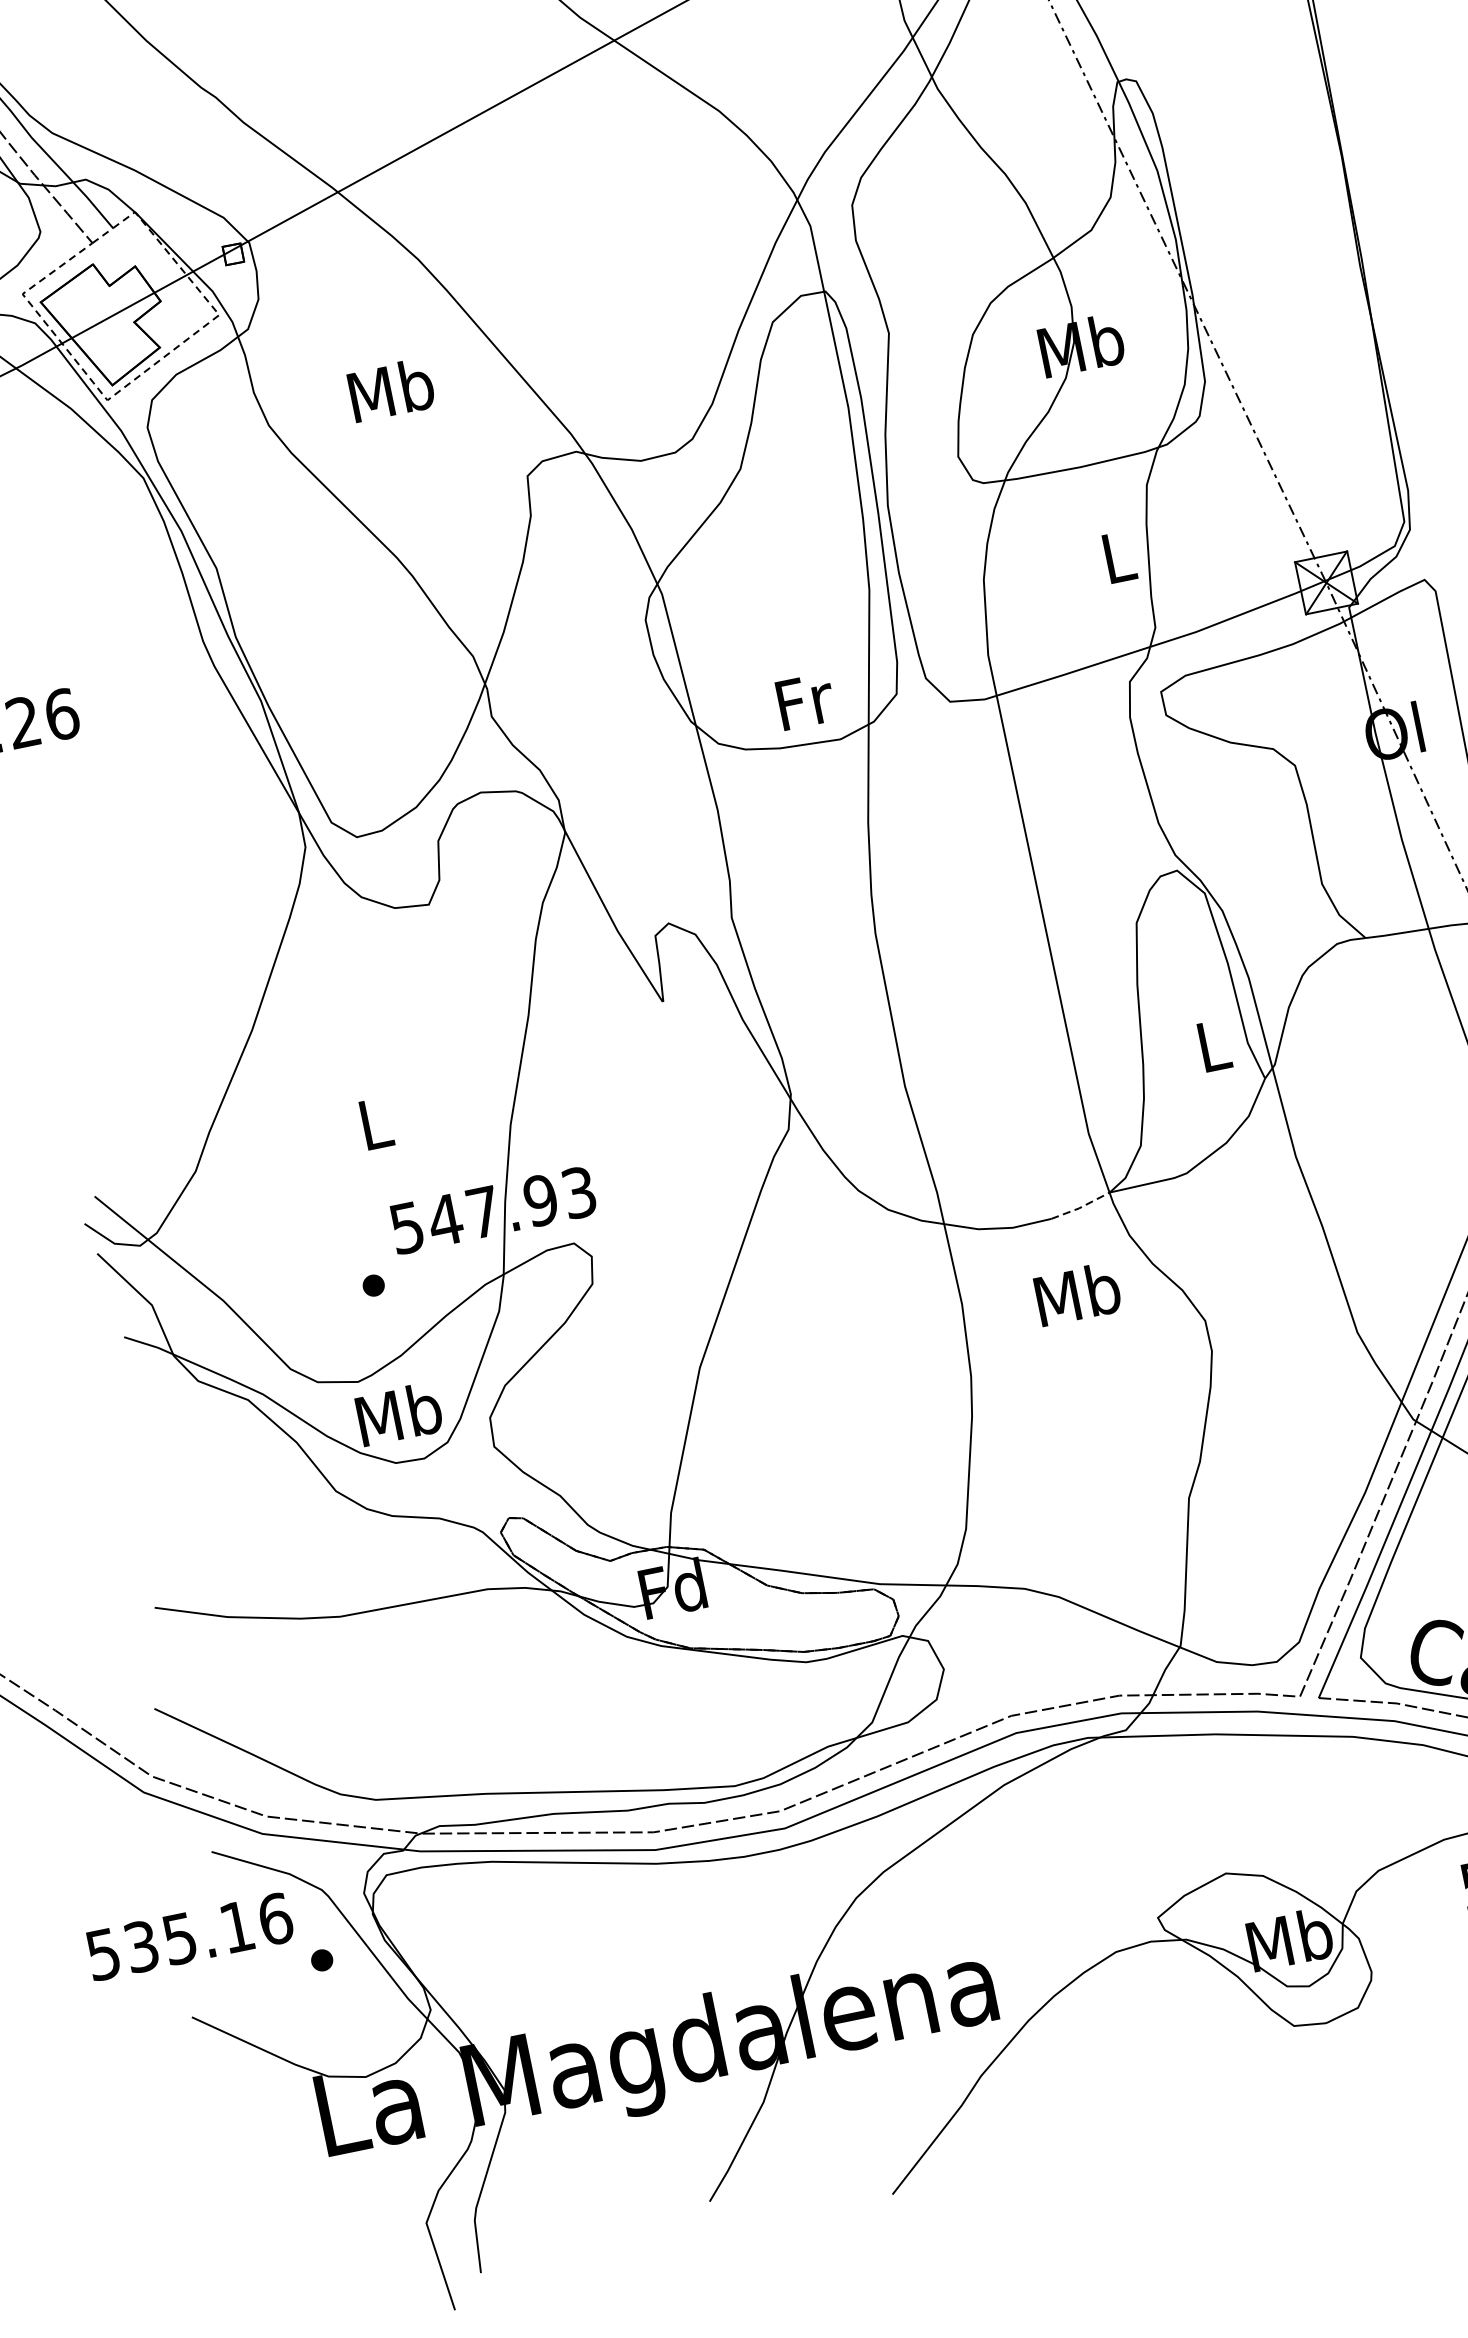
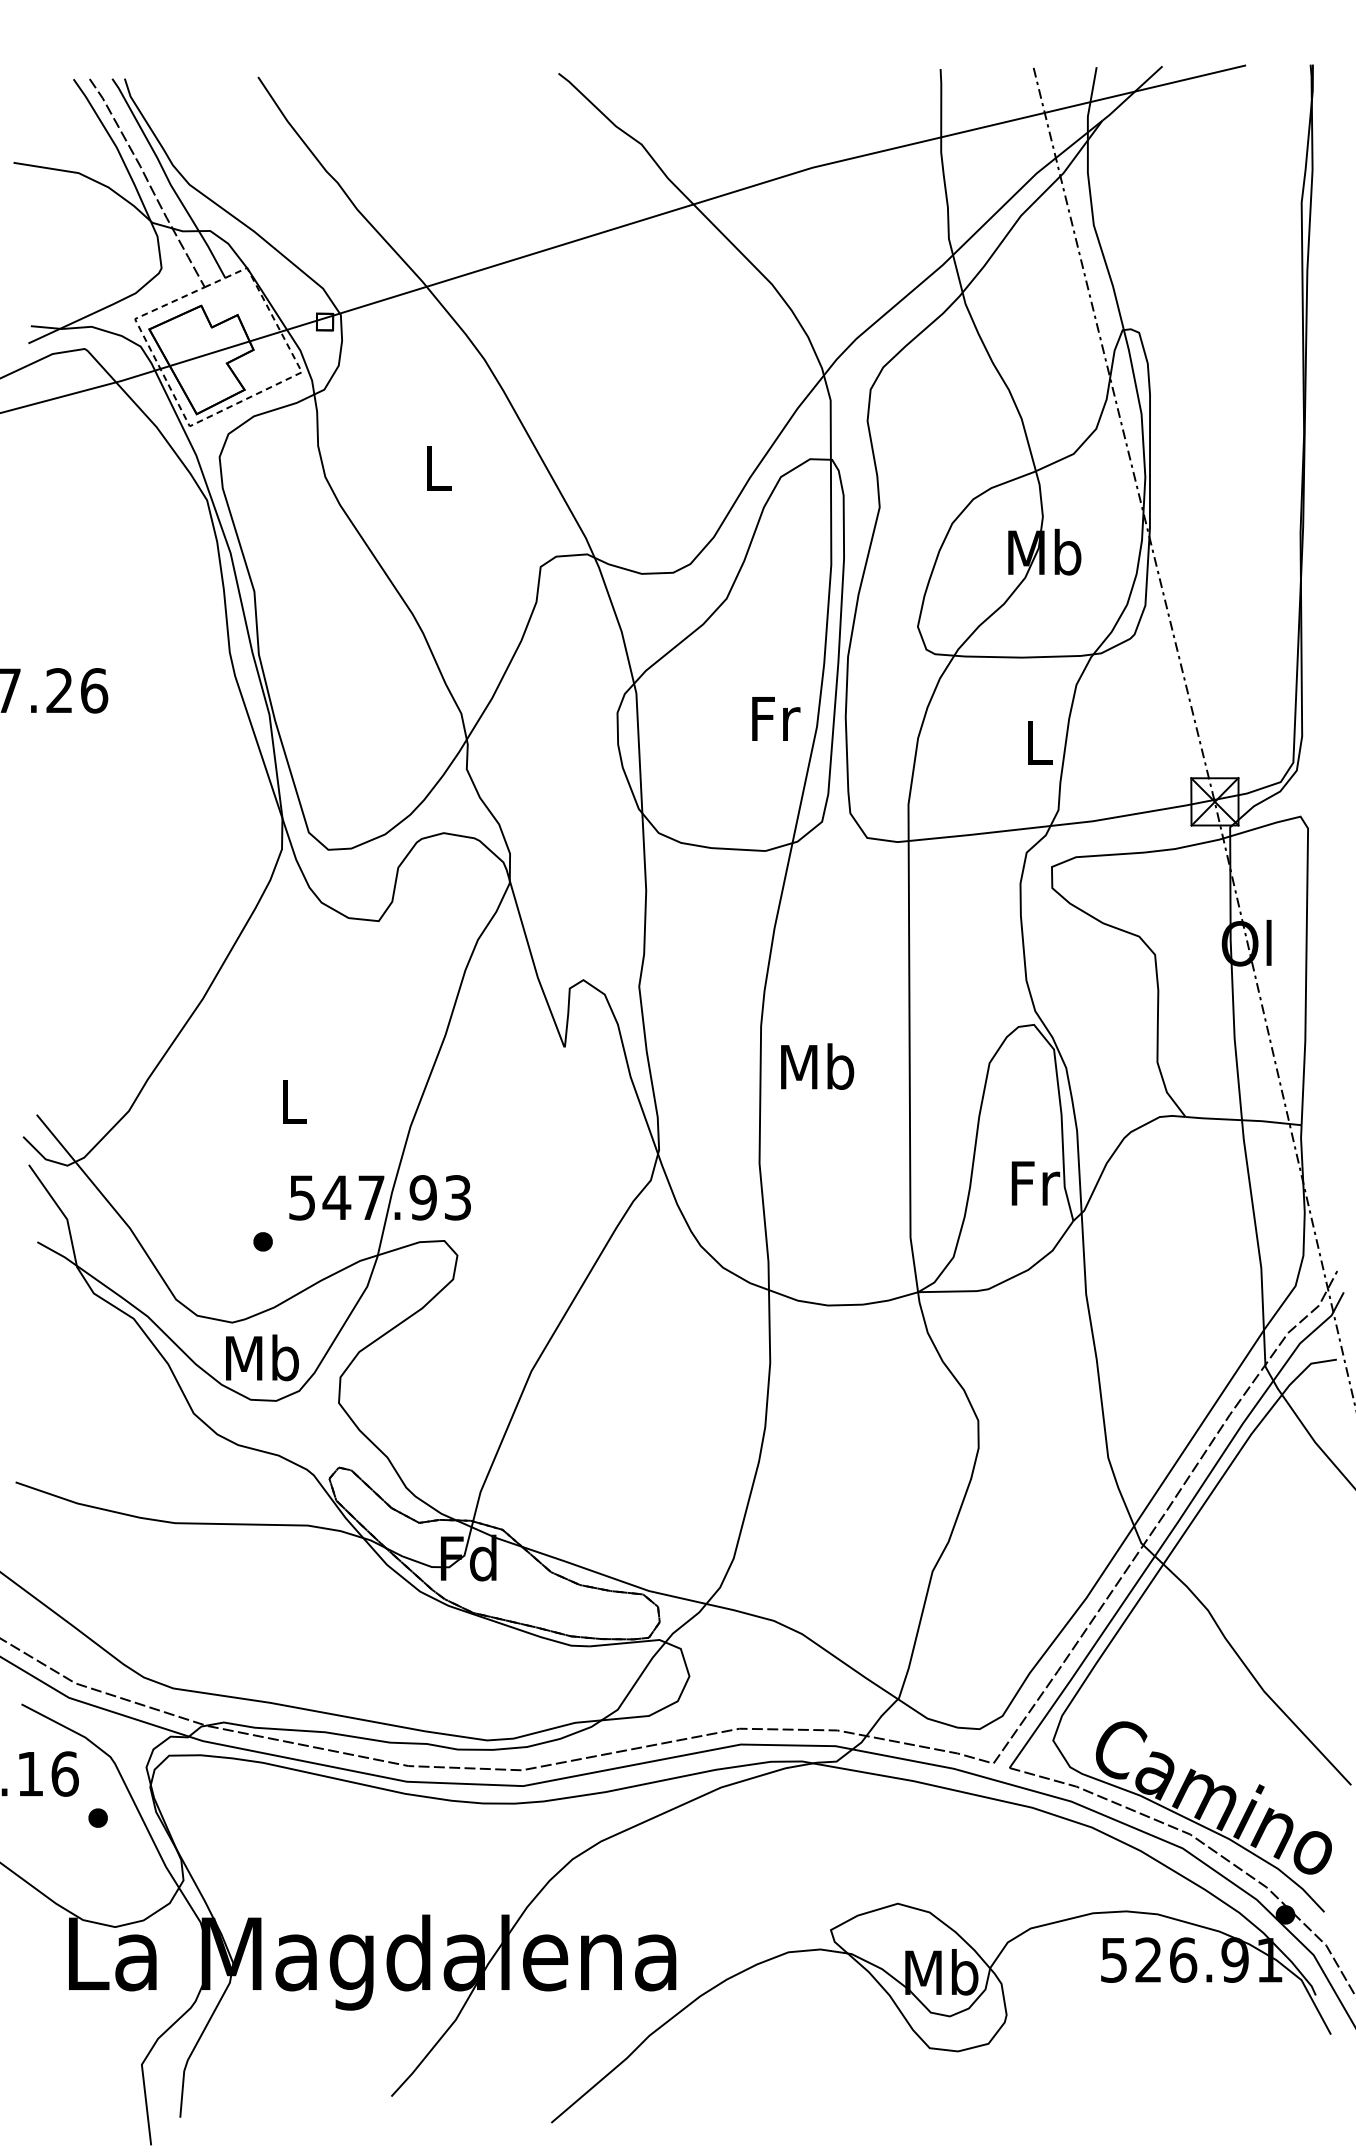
text: (390, 389) -> (437, 467), Mb -> L
text: (806, 700) -> (776, 718), moved
text: (1214, 1045) -> (1035, 1183), L -> Fr
line: (1080, 1206) -> (890, 1299), dashed -> solid
text: (1077, 1293) -> (817, 1066), moved

